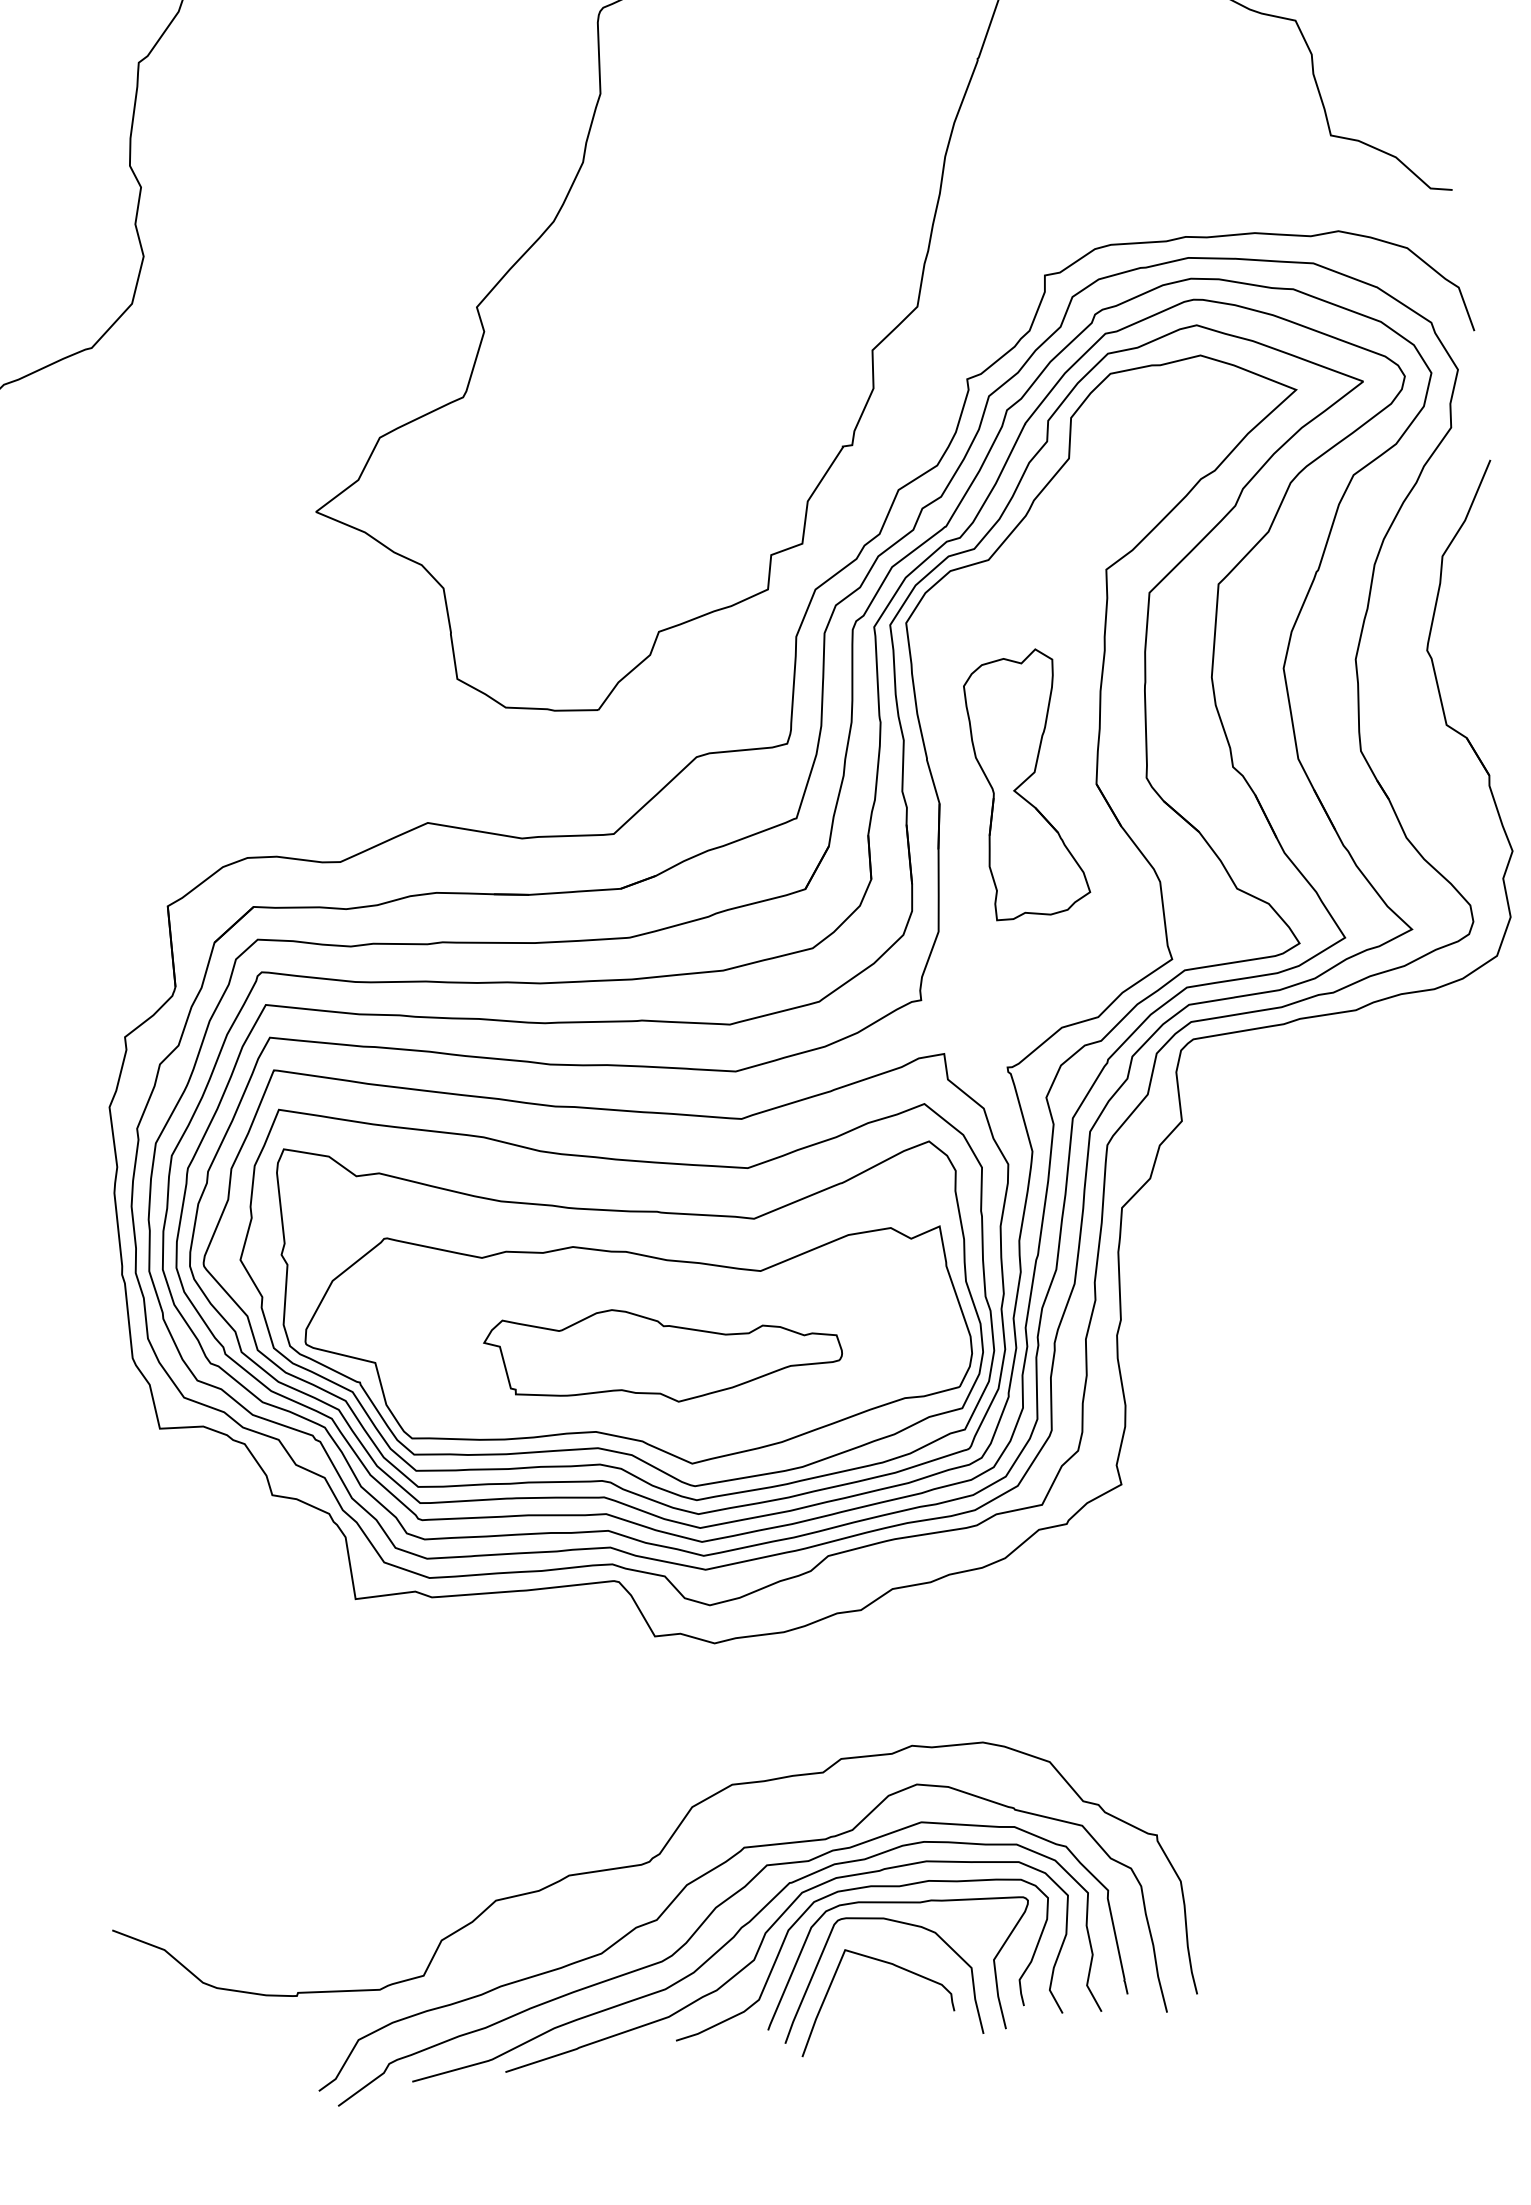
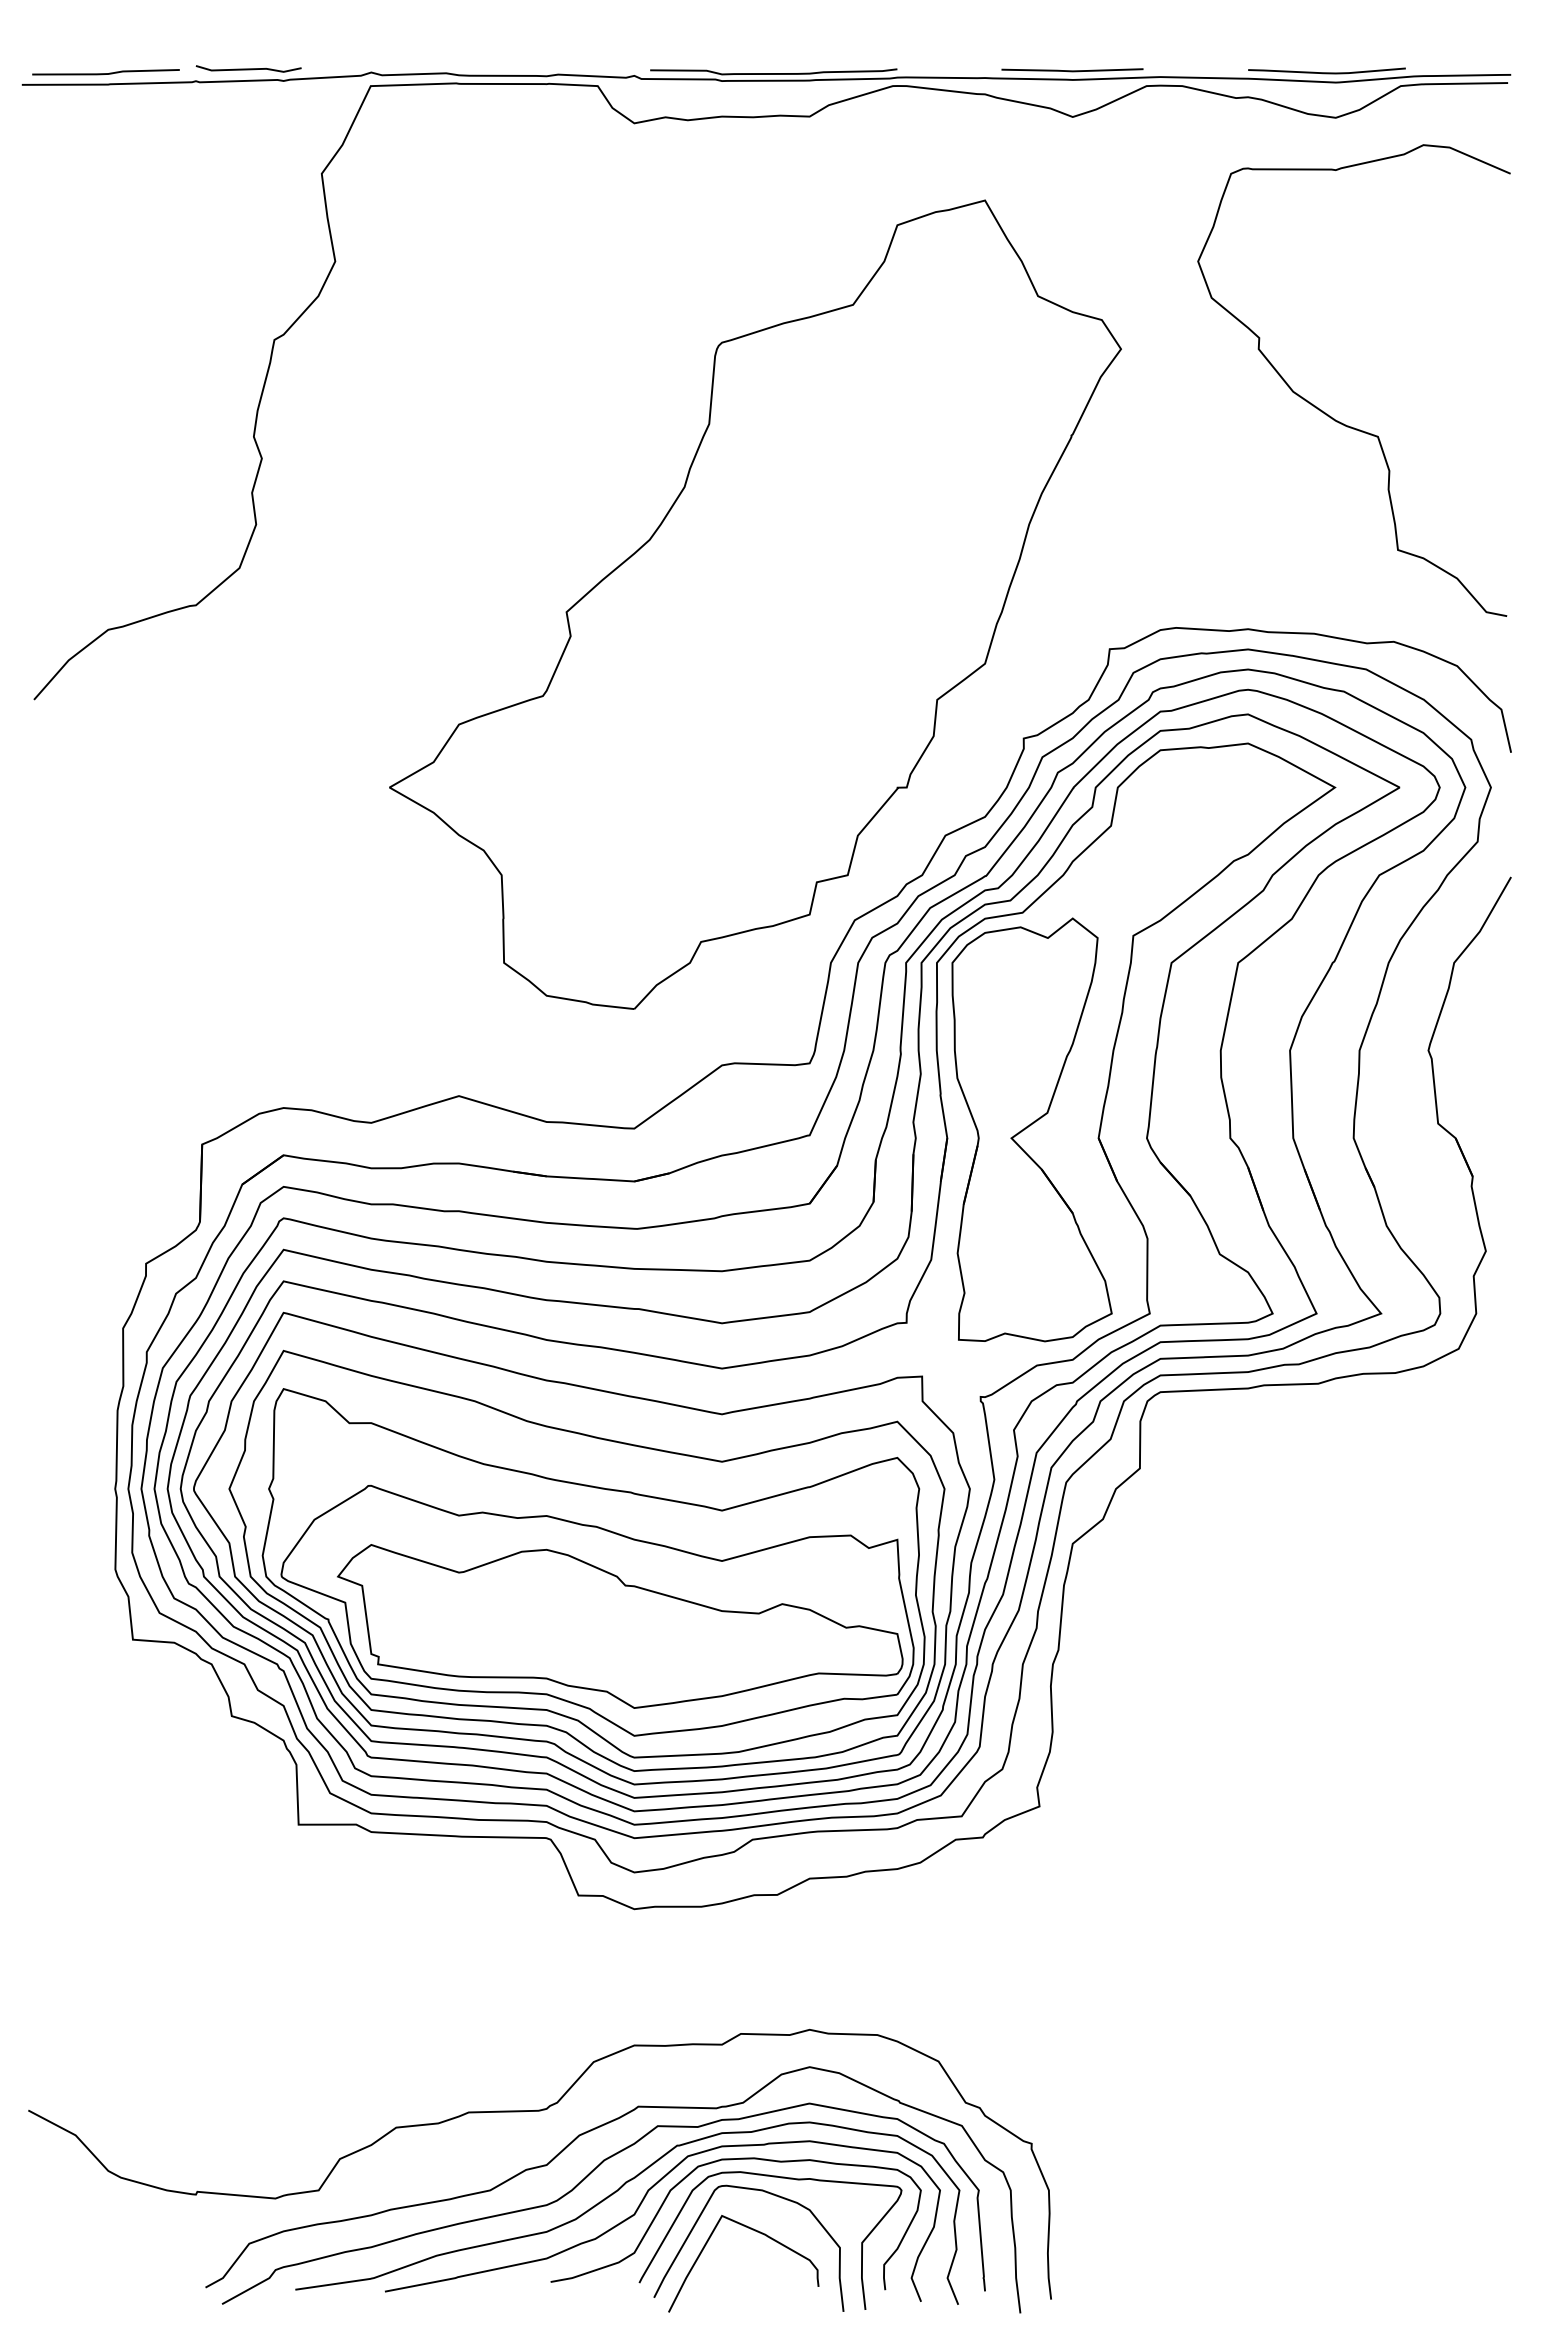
part: (1025, 783) -> (1031, 1129), size x1.67
part: (663, 1352) -> (620, 1626), size x1.67

